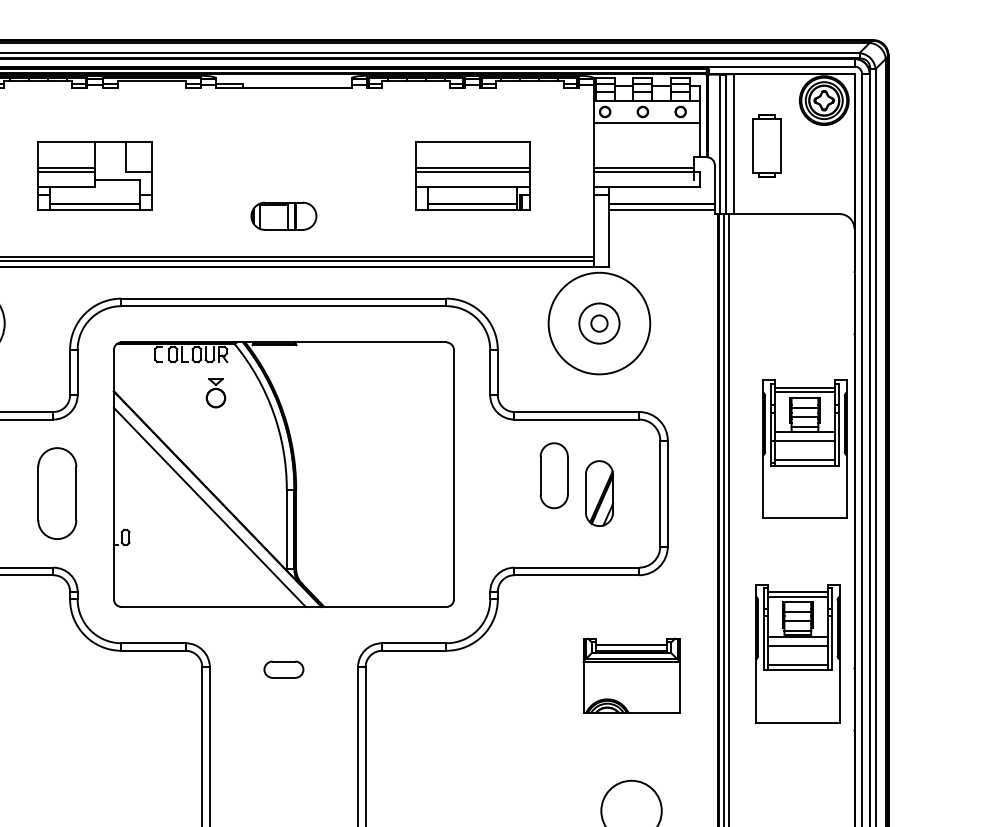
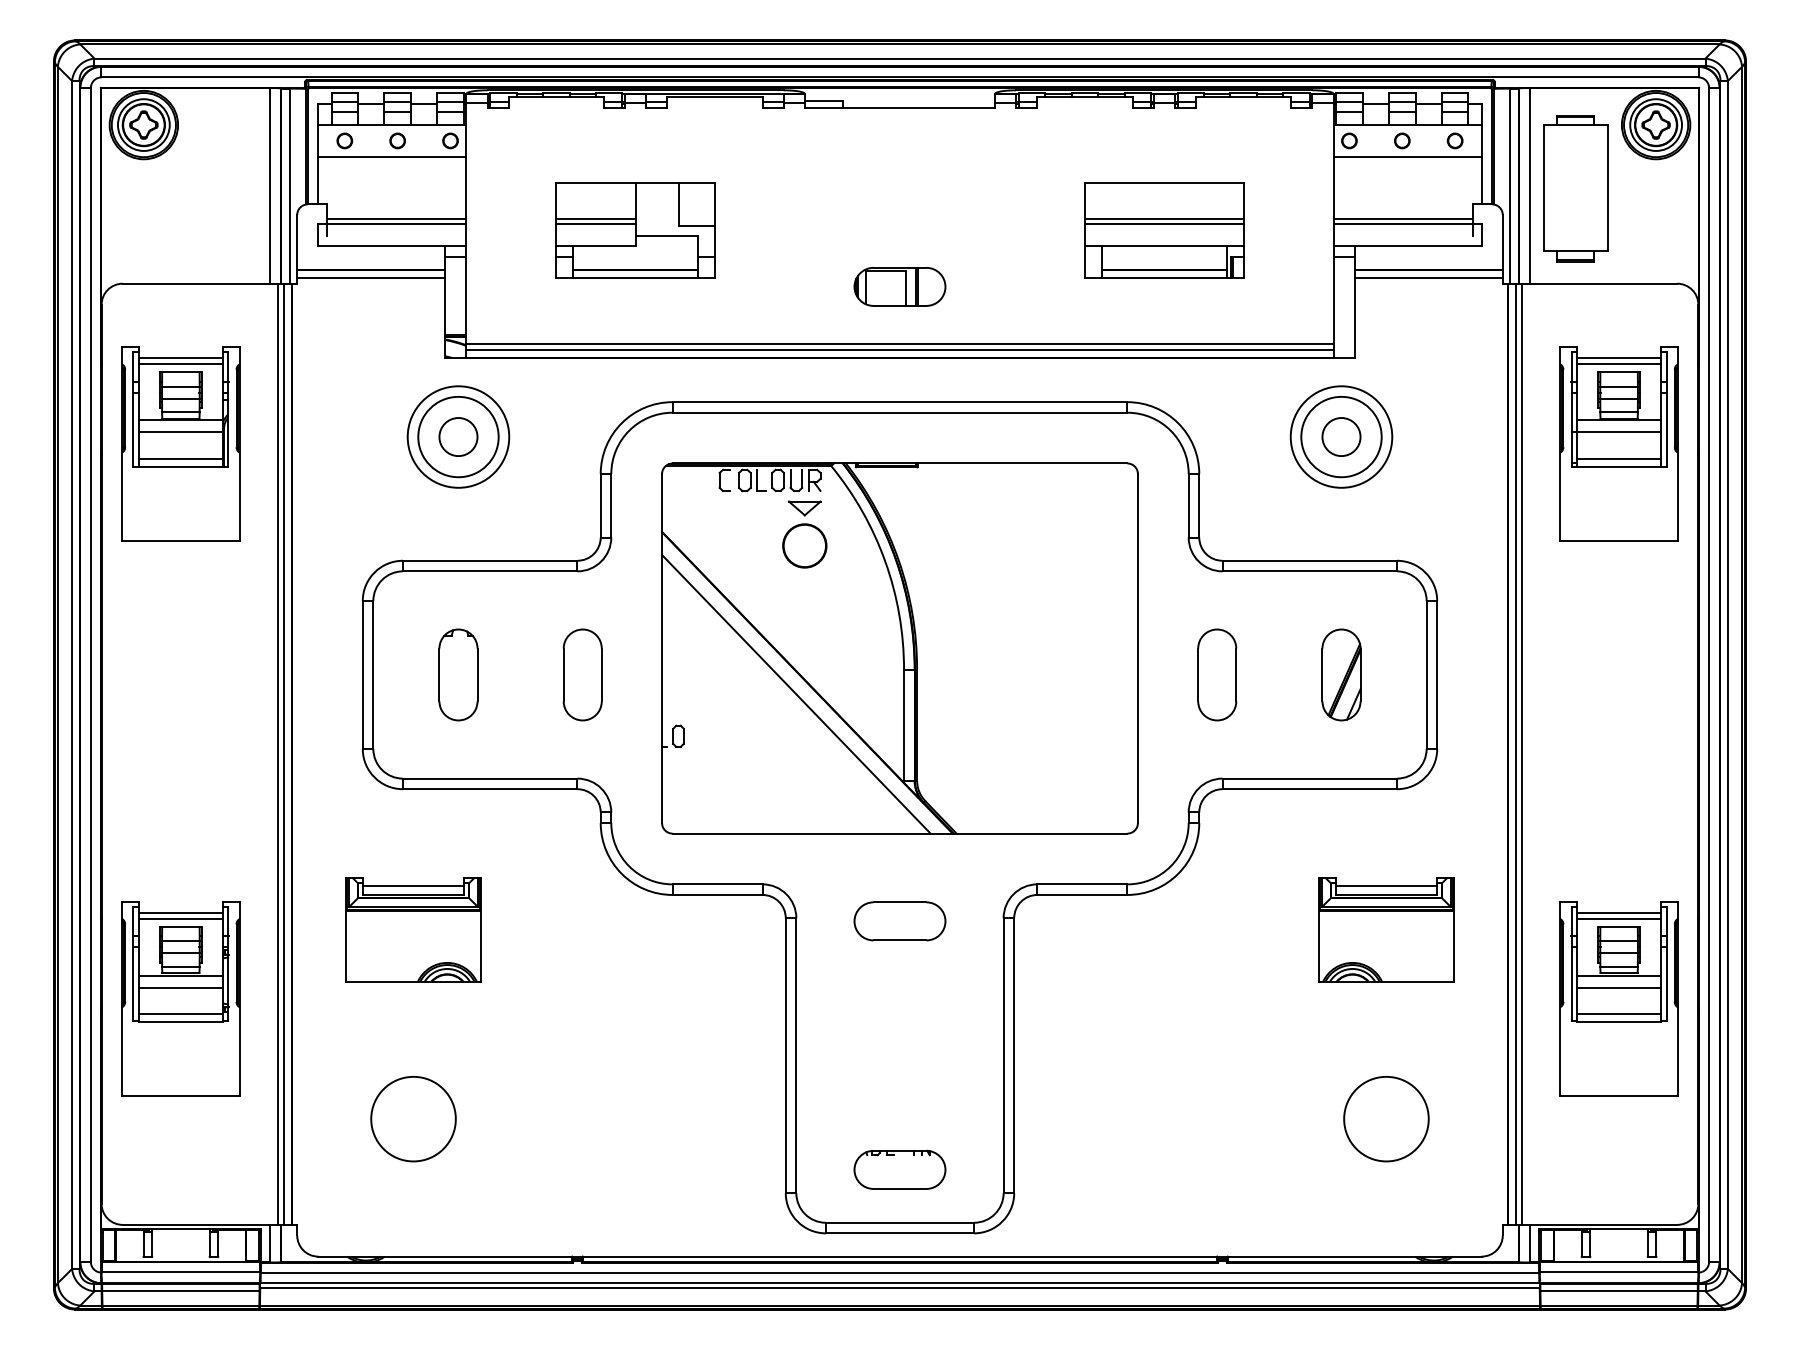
part: (766, 145) -> (1575, 188), size x1.67
circle: (599, 323) -> (1341, 436), size x0.71
circle: (599, 323) -> (1341, 436), size x1.43
circle: (599, 323) -> (1341, 437), size x1.67
part: (215, 393) -> (804, 534), size x1.67
part: (804, 448) -> (1618, 443), moved
part: (554, 475) -> (1217, 674), moved
part: (57, 493) -> (582, 674), size x0.71
part: (797, 653) -> (1618, 998), moved
part: (283, 669) -> (899, 921), size x1.67

